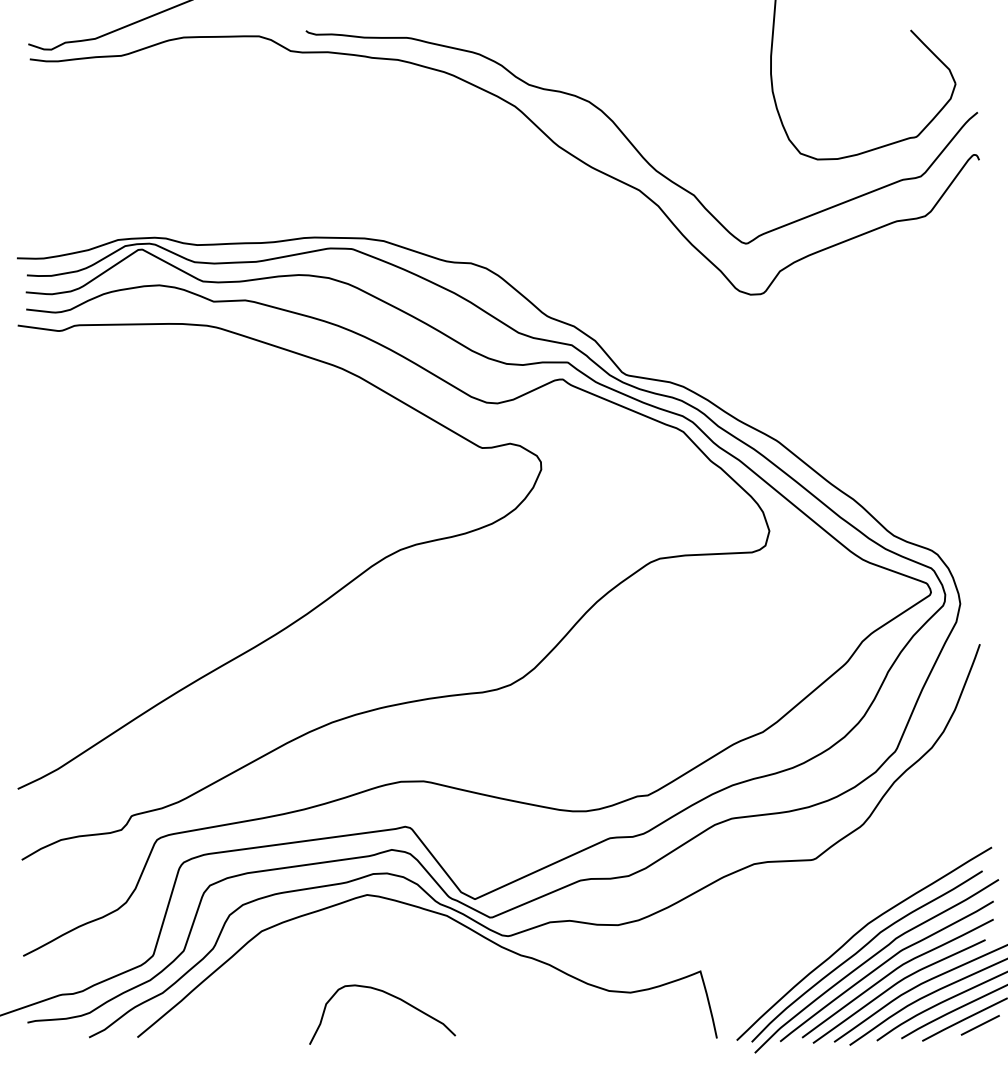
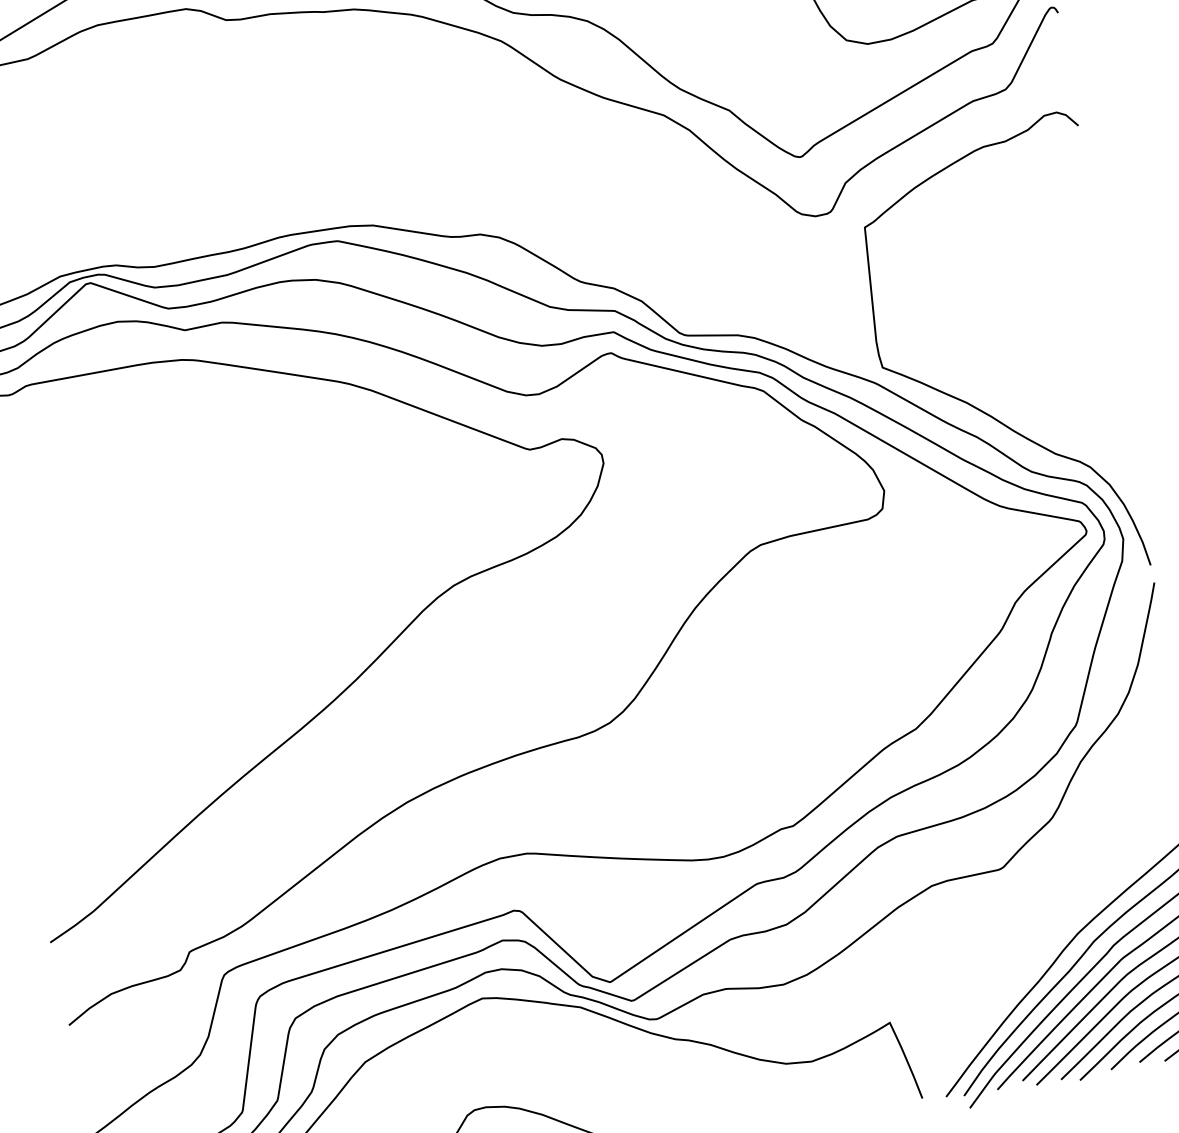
curve: (851, 469) -> (968, 402), added

